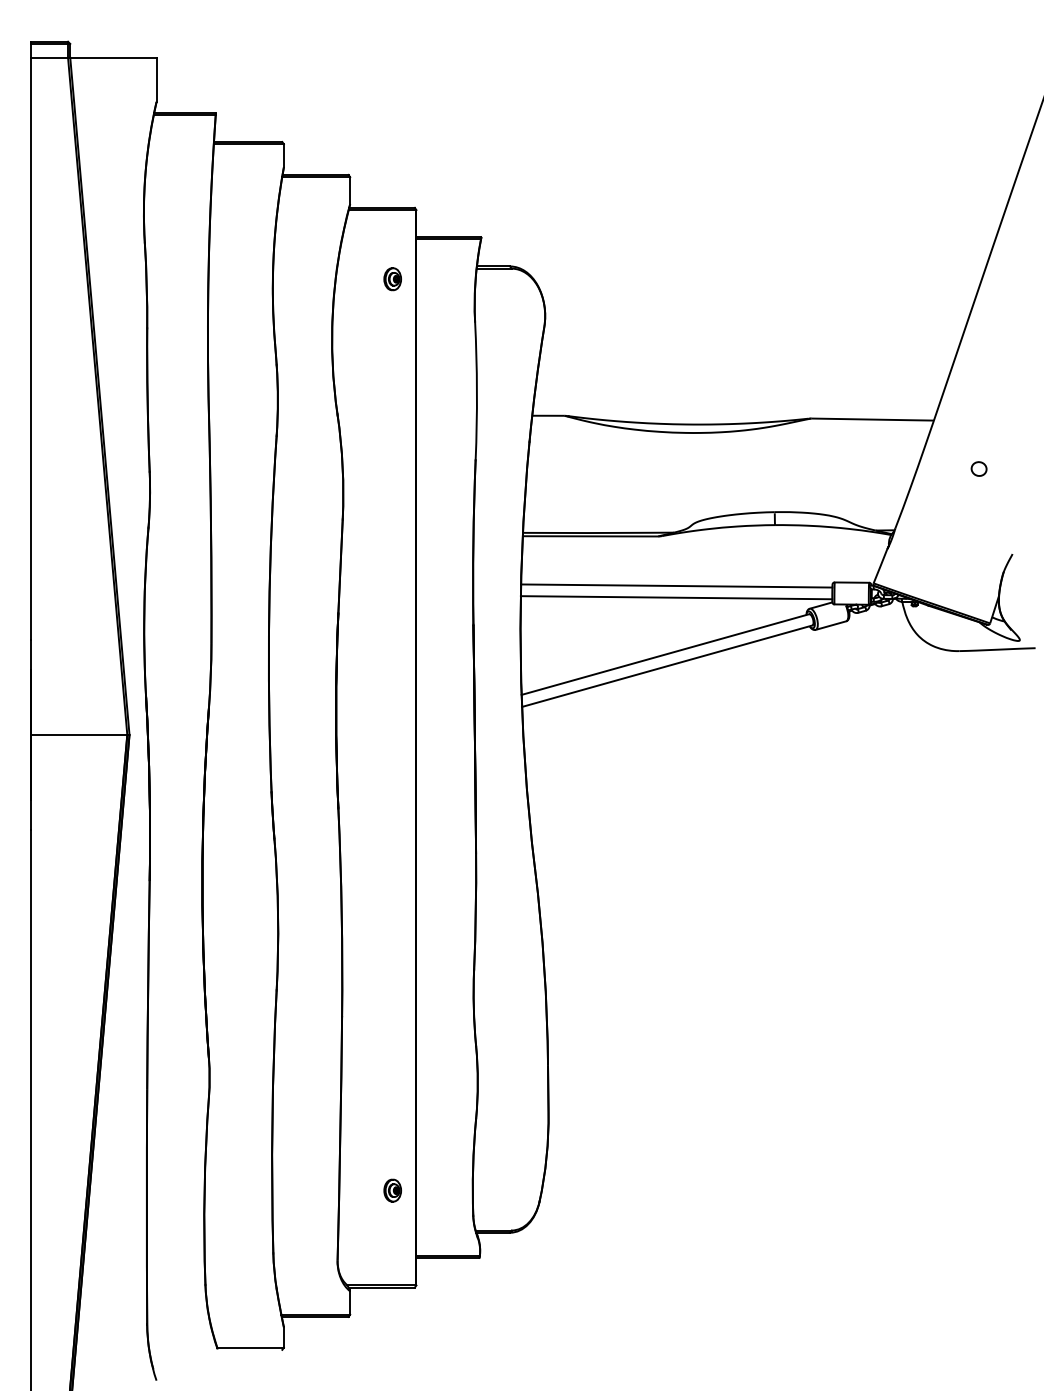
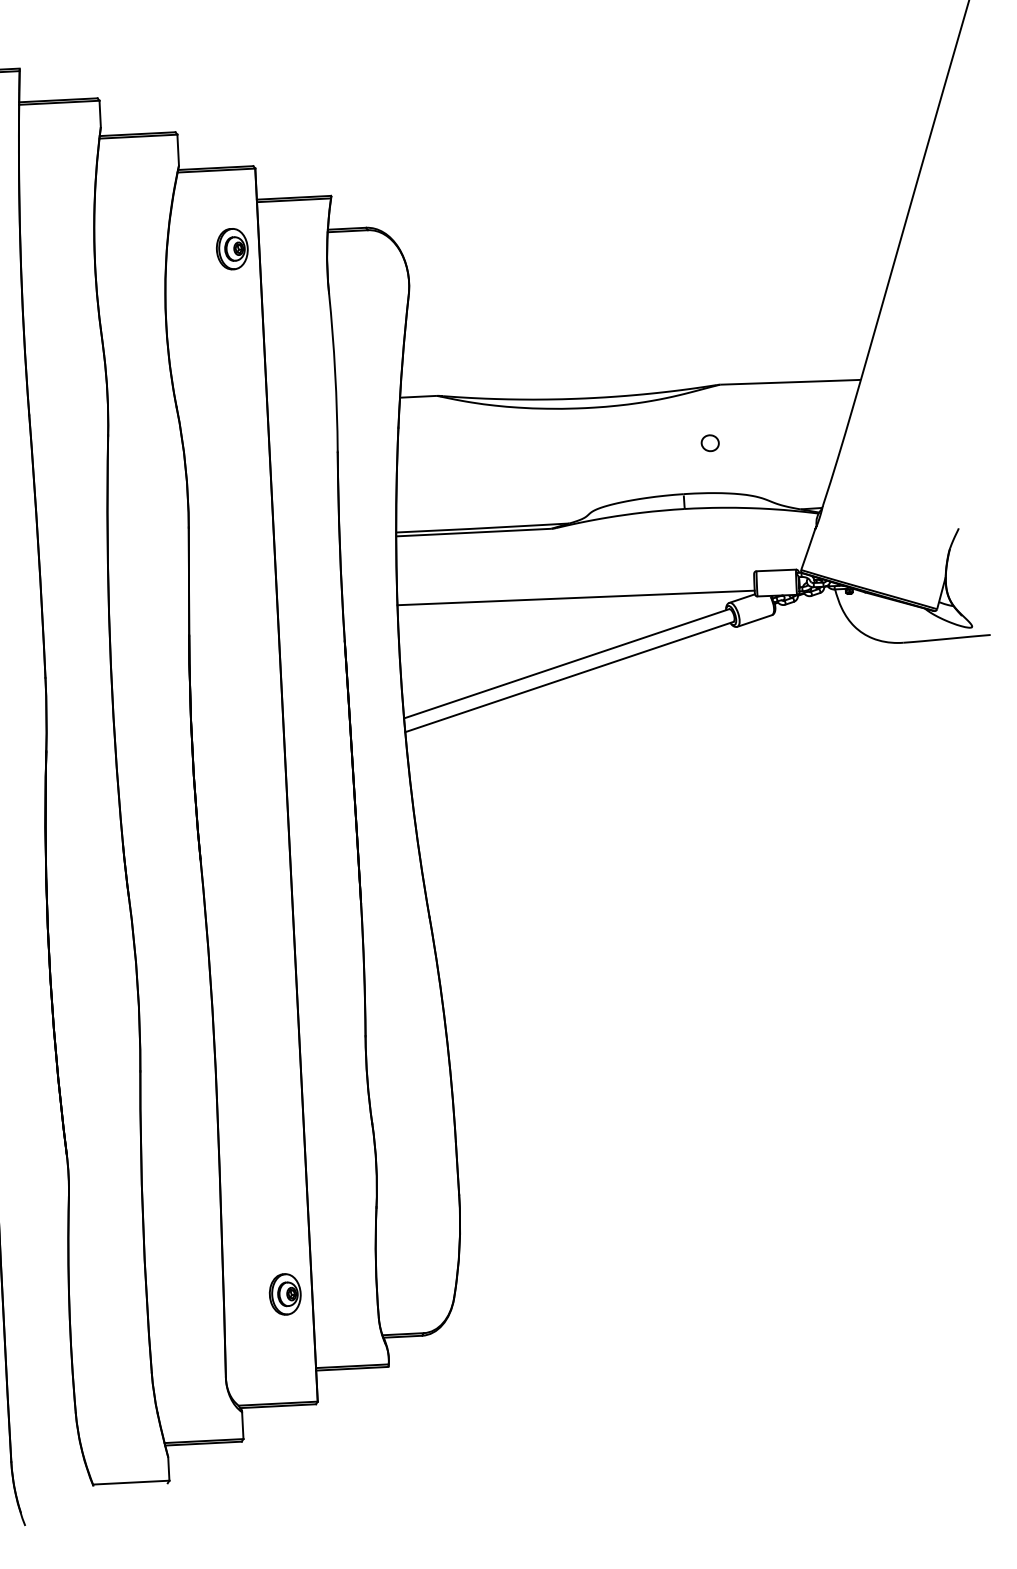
part: (392, 279) -> (231, 249), size x1.6
part: (978, 468) -> (709, 442), moved
line: (676, 585) -> (575, 583), removed
part: (392, 1190) -> (284, 1294), size x1.6

